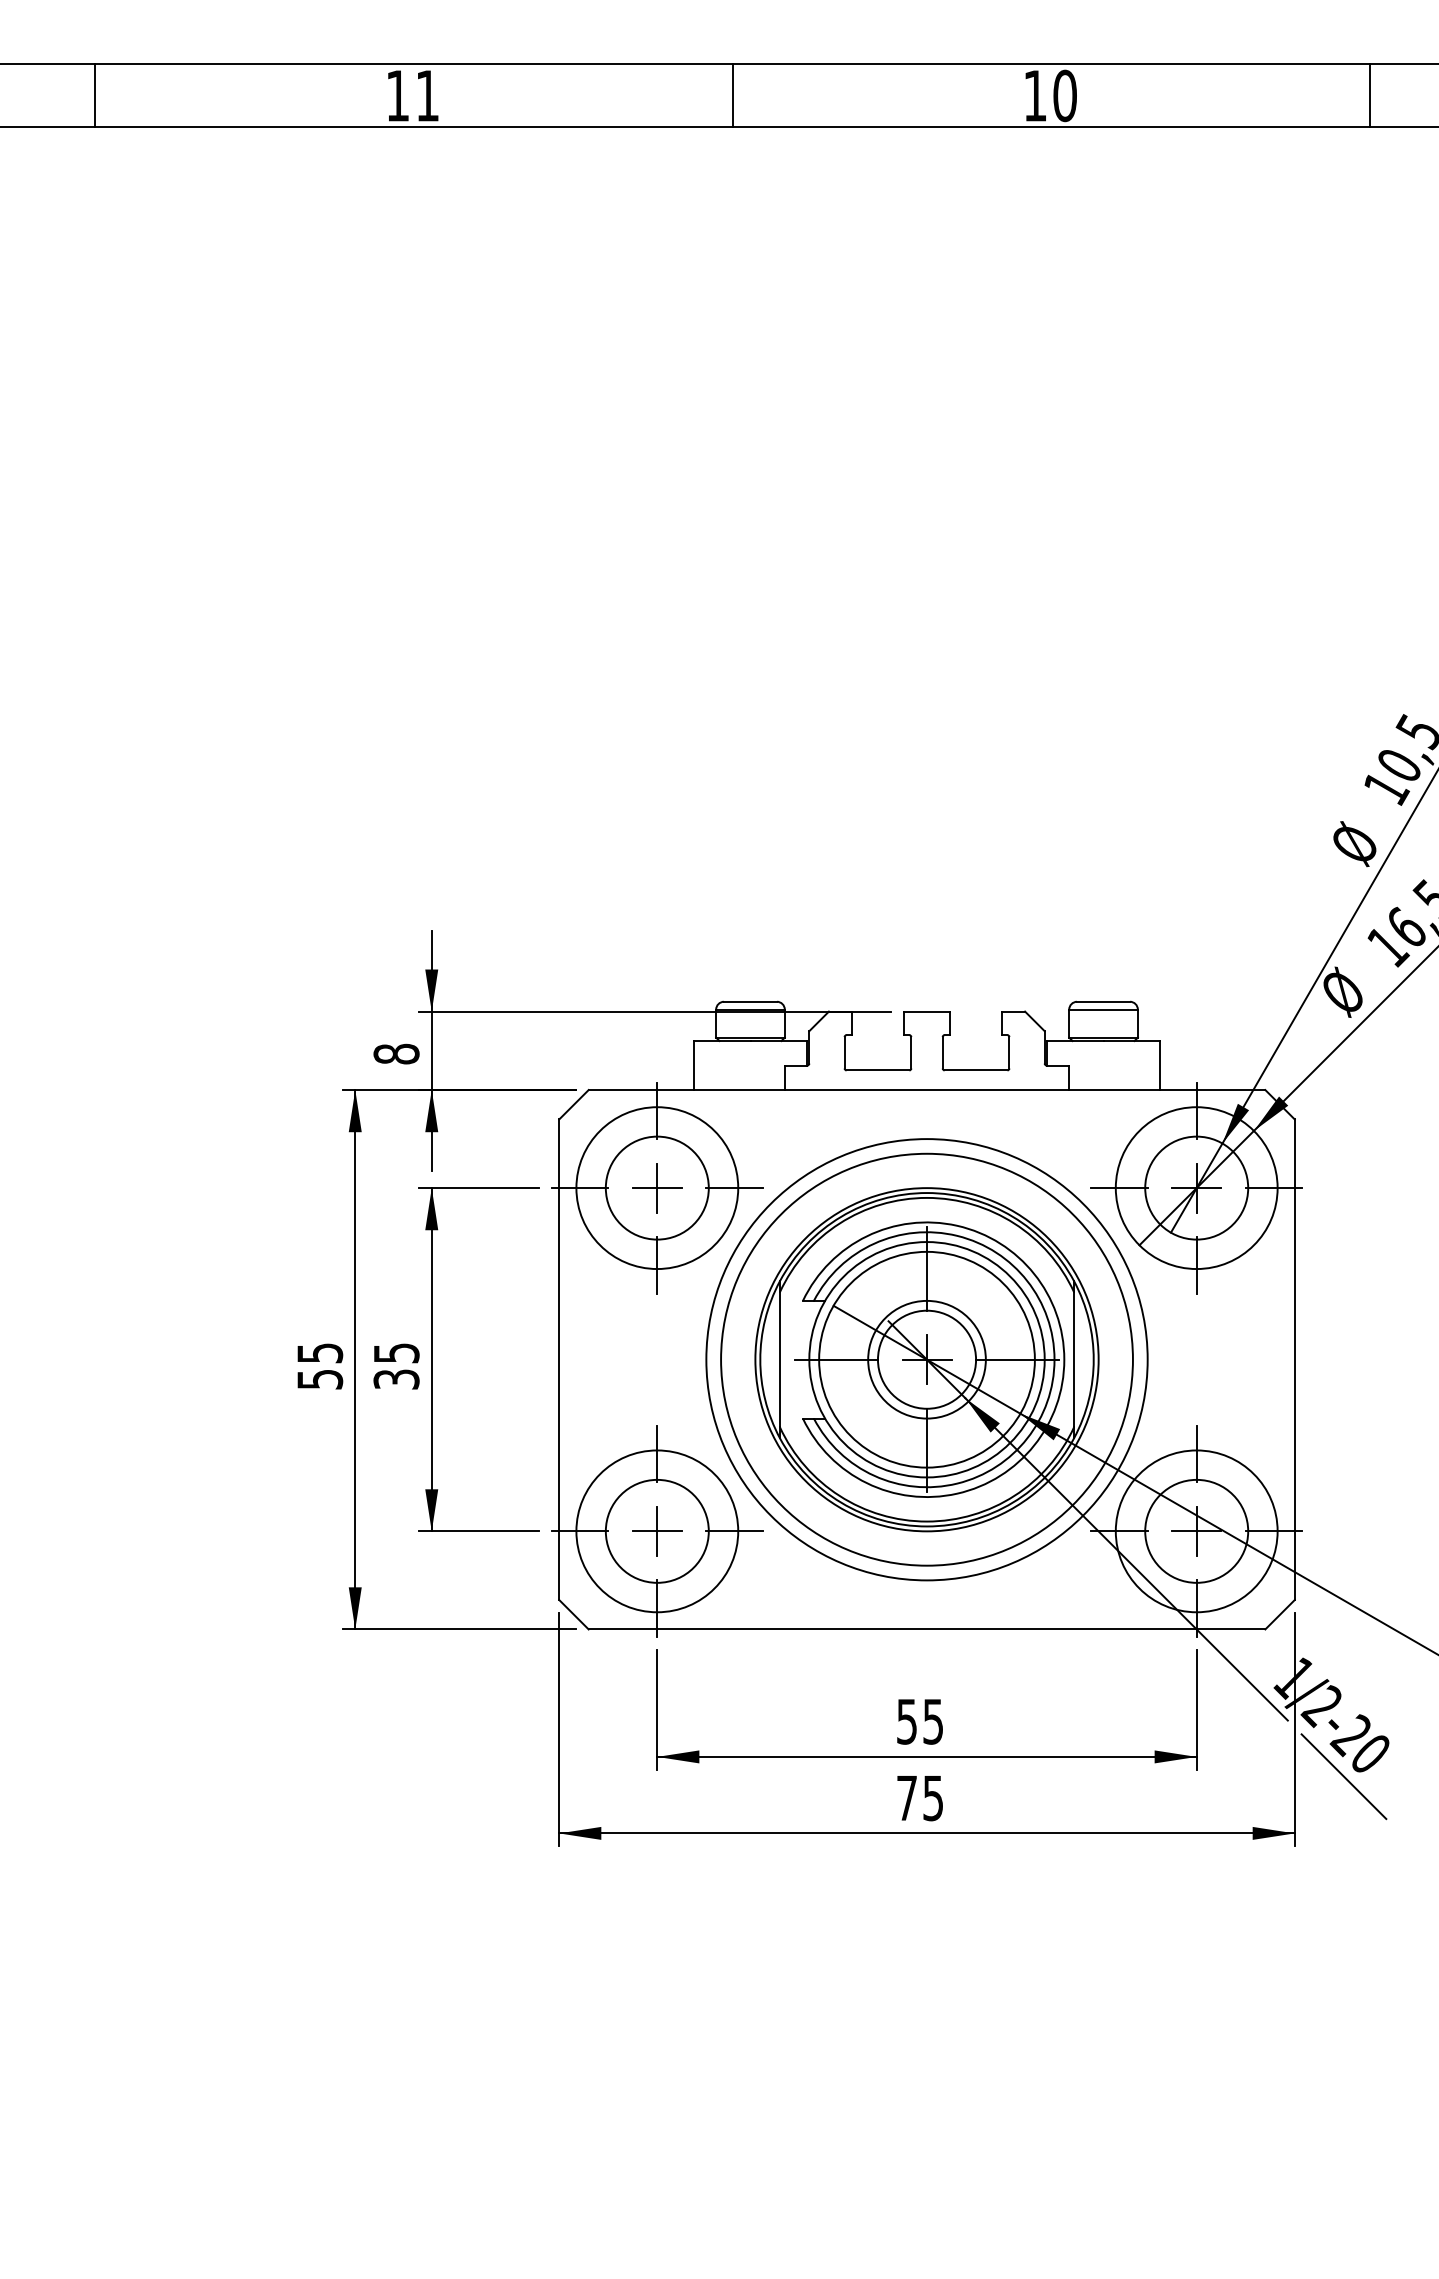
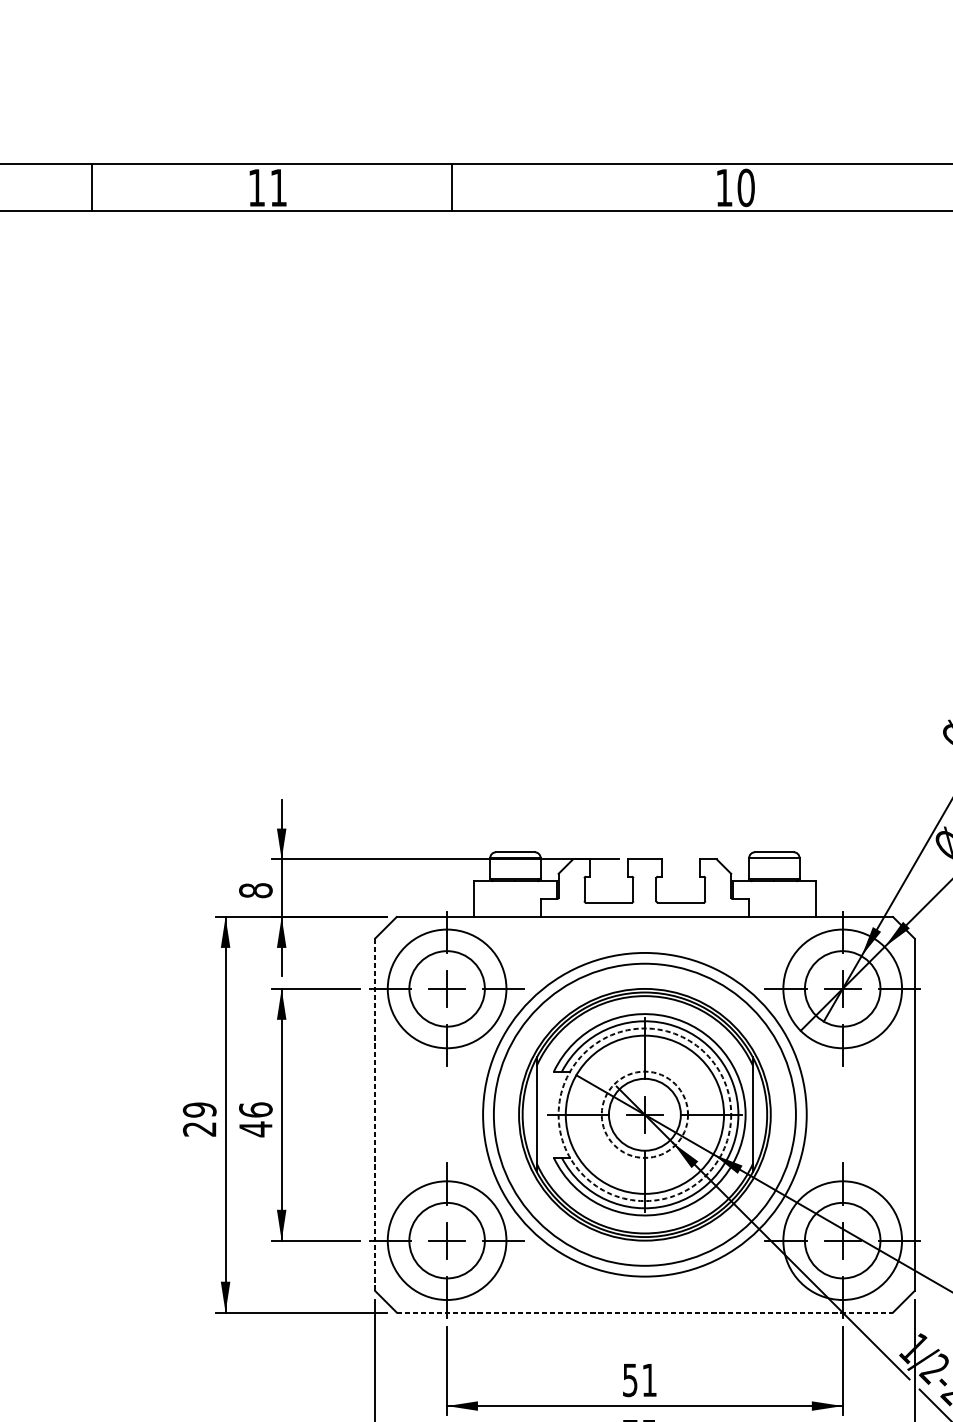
line: (95, 95) -> (92, 187), moved
line: (732, 95) -> (451, 187), moved
circle: (926, 1359) -> (644, 1114), solid -> dashed
circle: (926, 1359) -> (644, 1114), solid -> dashed
line: (559, 1360) -> (375, 1115), solid -> dashed
text: (320, 1366) -> (200, 1119), 55 -> 29
text: (396, 1366) -> (255, 1119), 35 -> 46
line: (927, 1629) -> (645, 1312), solid -> dashed
text: (932, 1721) -> (648, 1380), 55 -> 51

